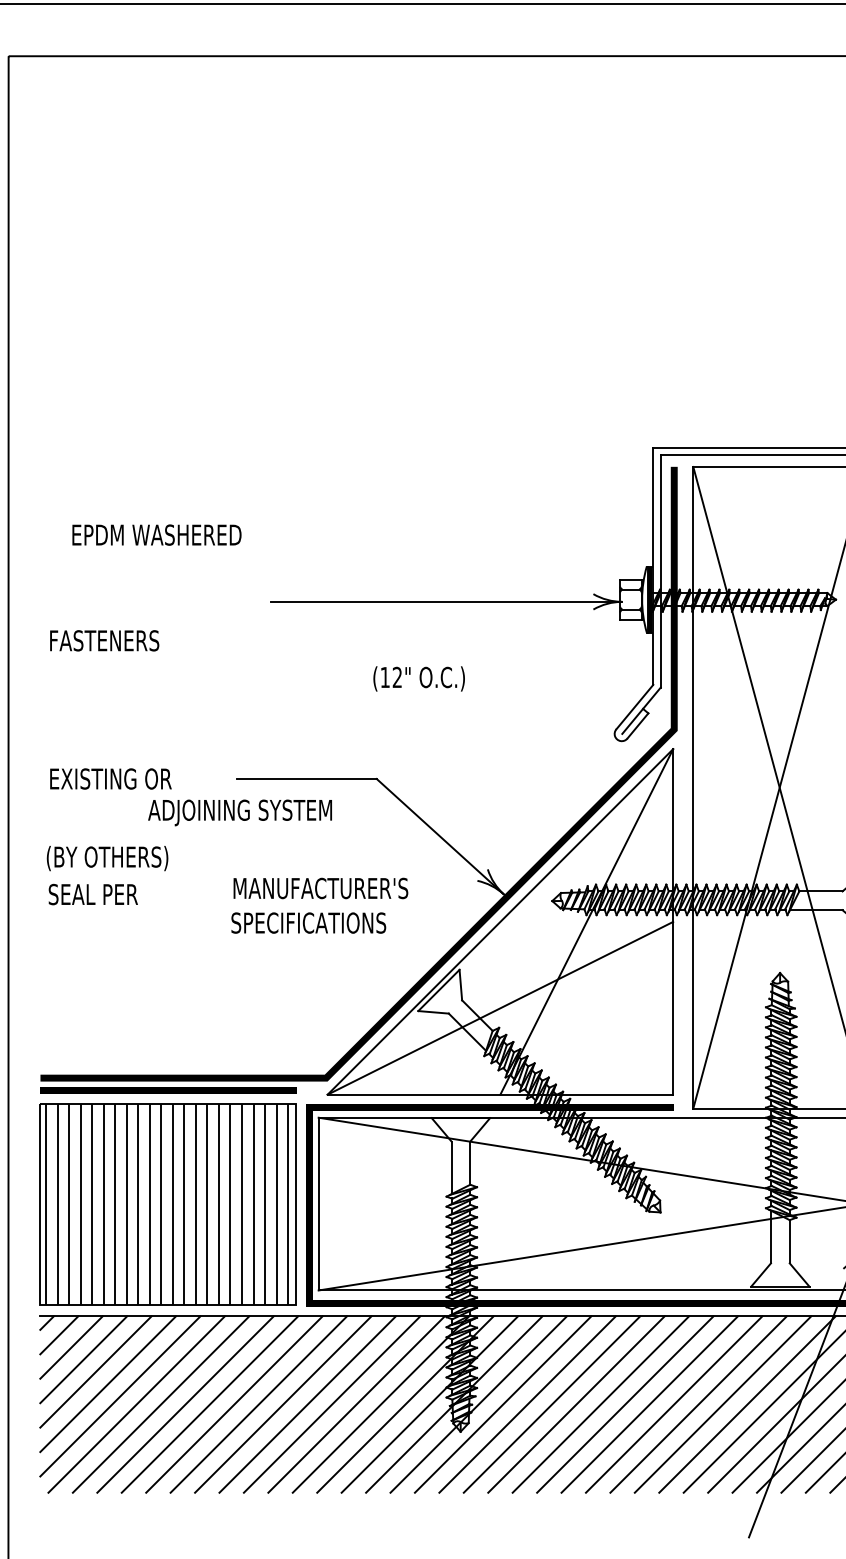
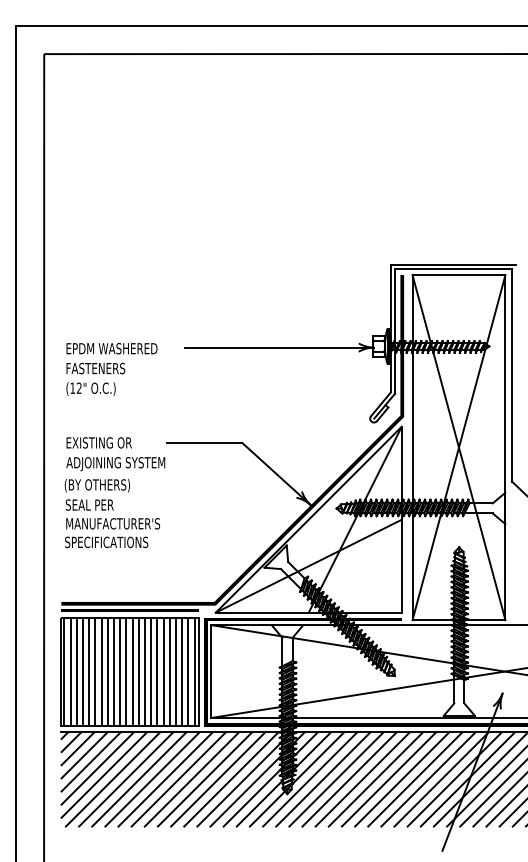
text: (156, 534) -> (111, 348), moved
text: (418, 677) -> (90, 388), moved
text: (239, 813) -> (115, 464), moved
text: (319, 906) -> (112, 533), moved

